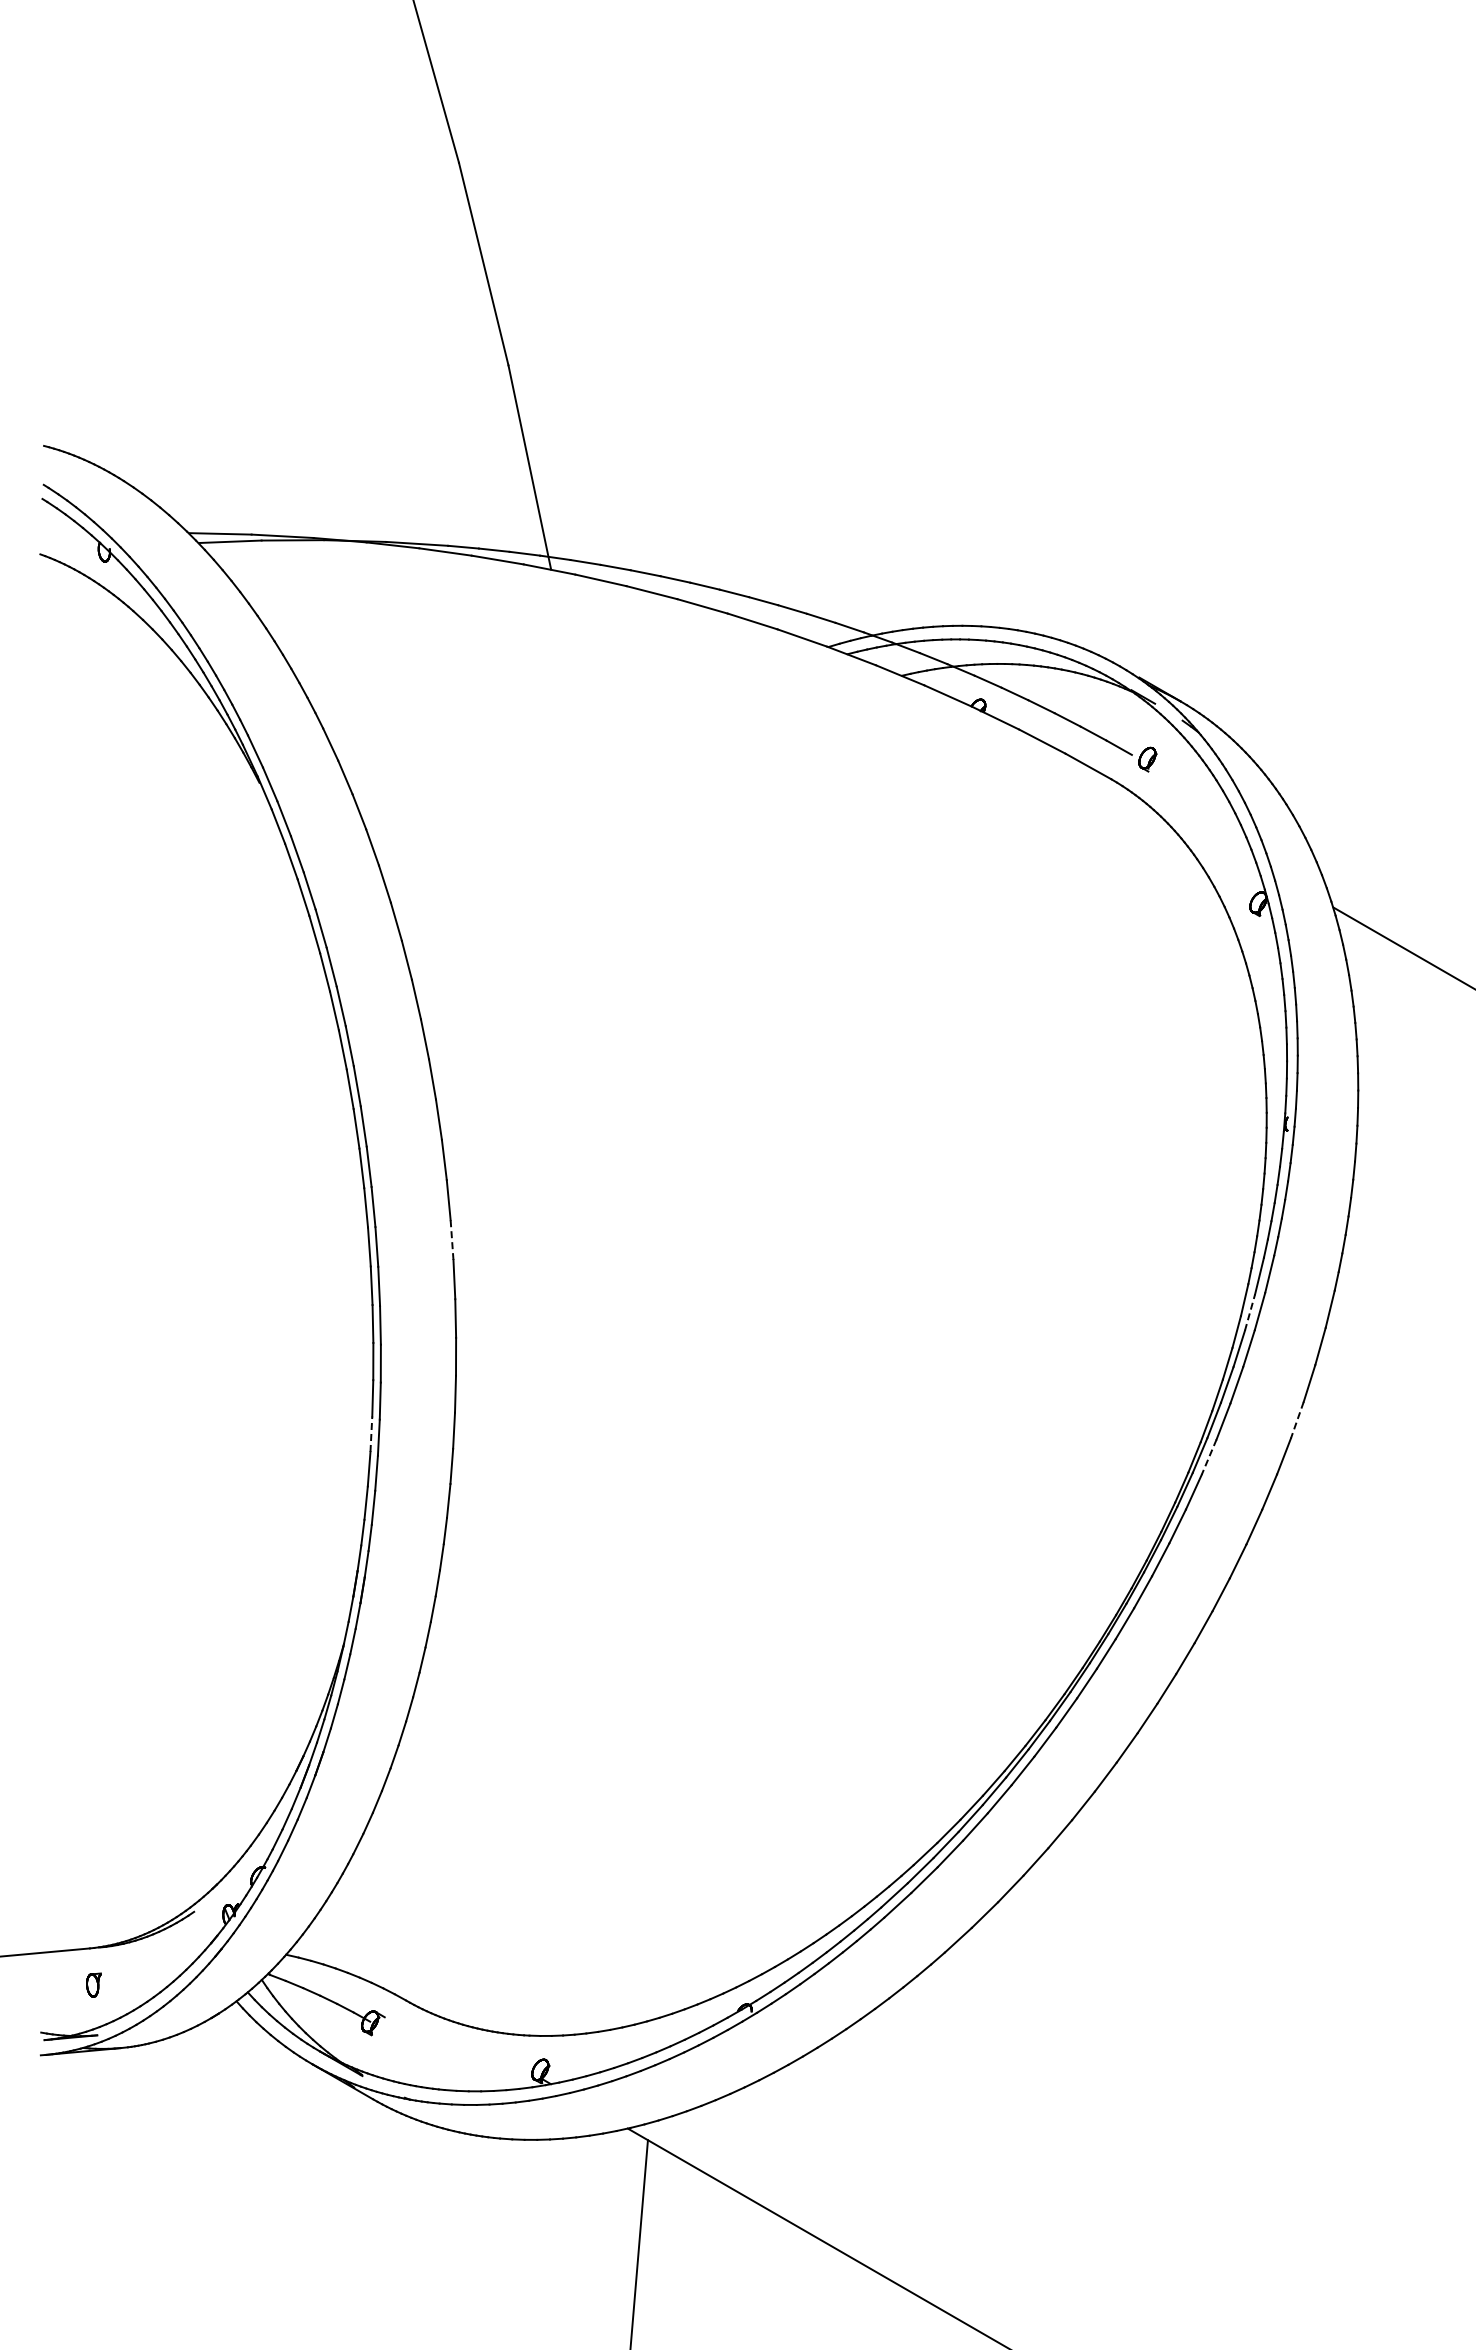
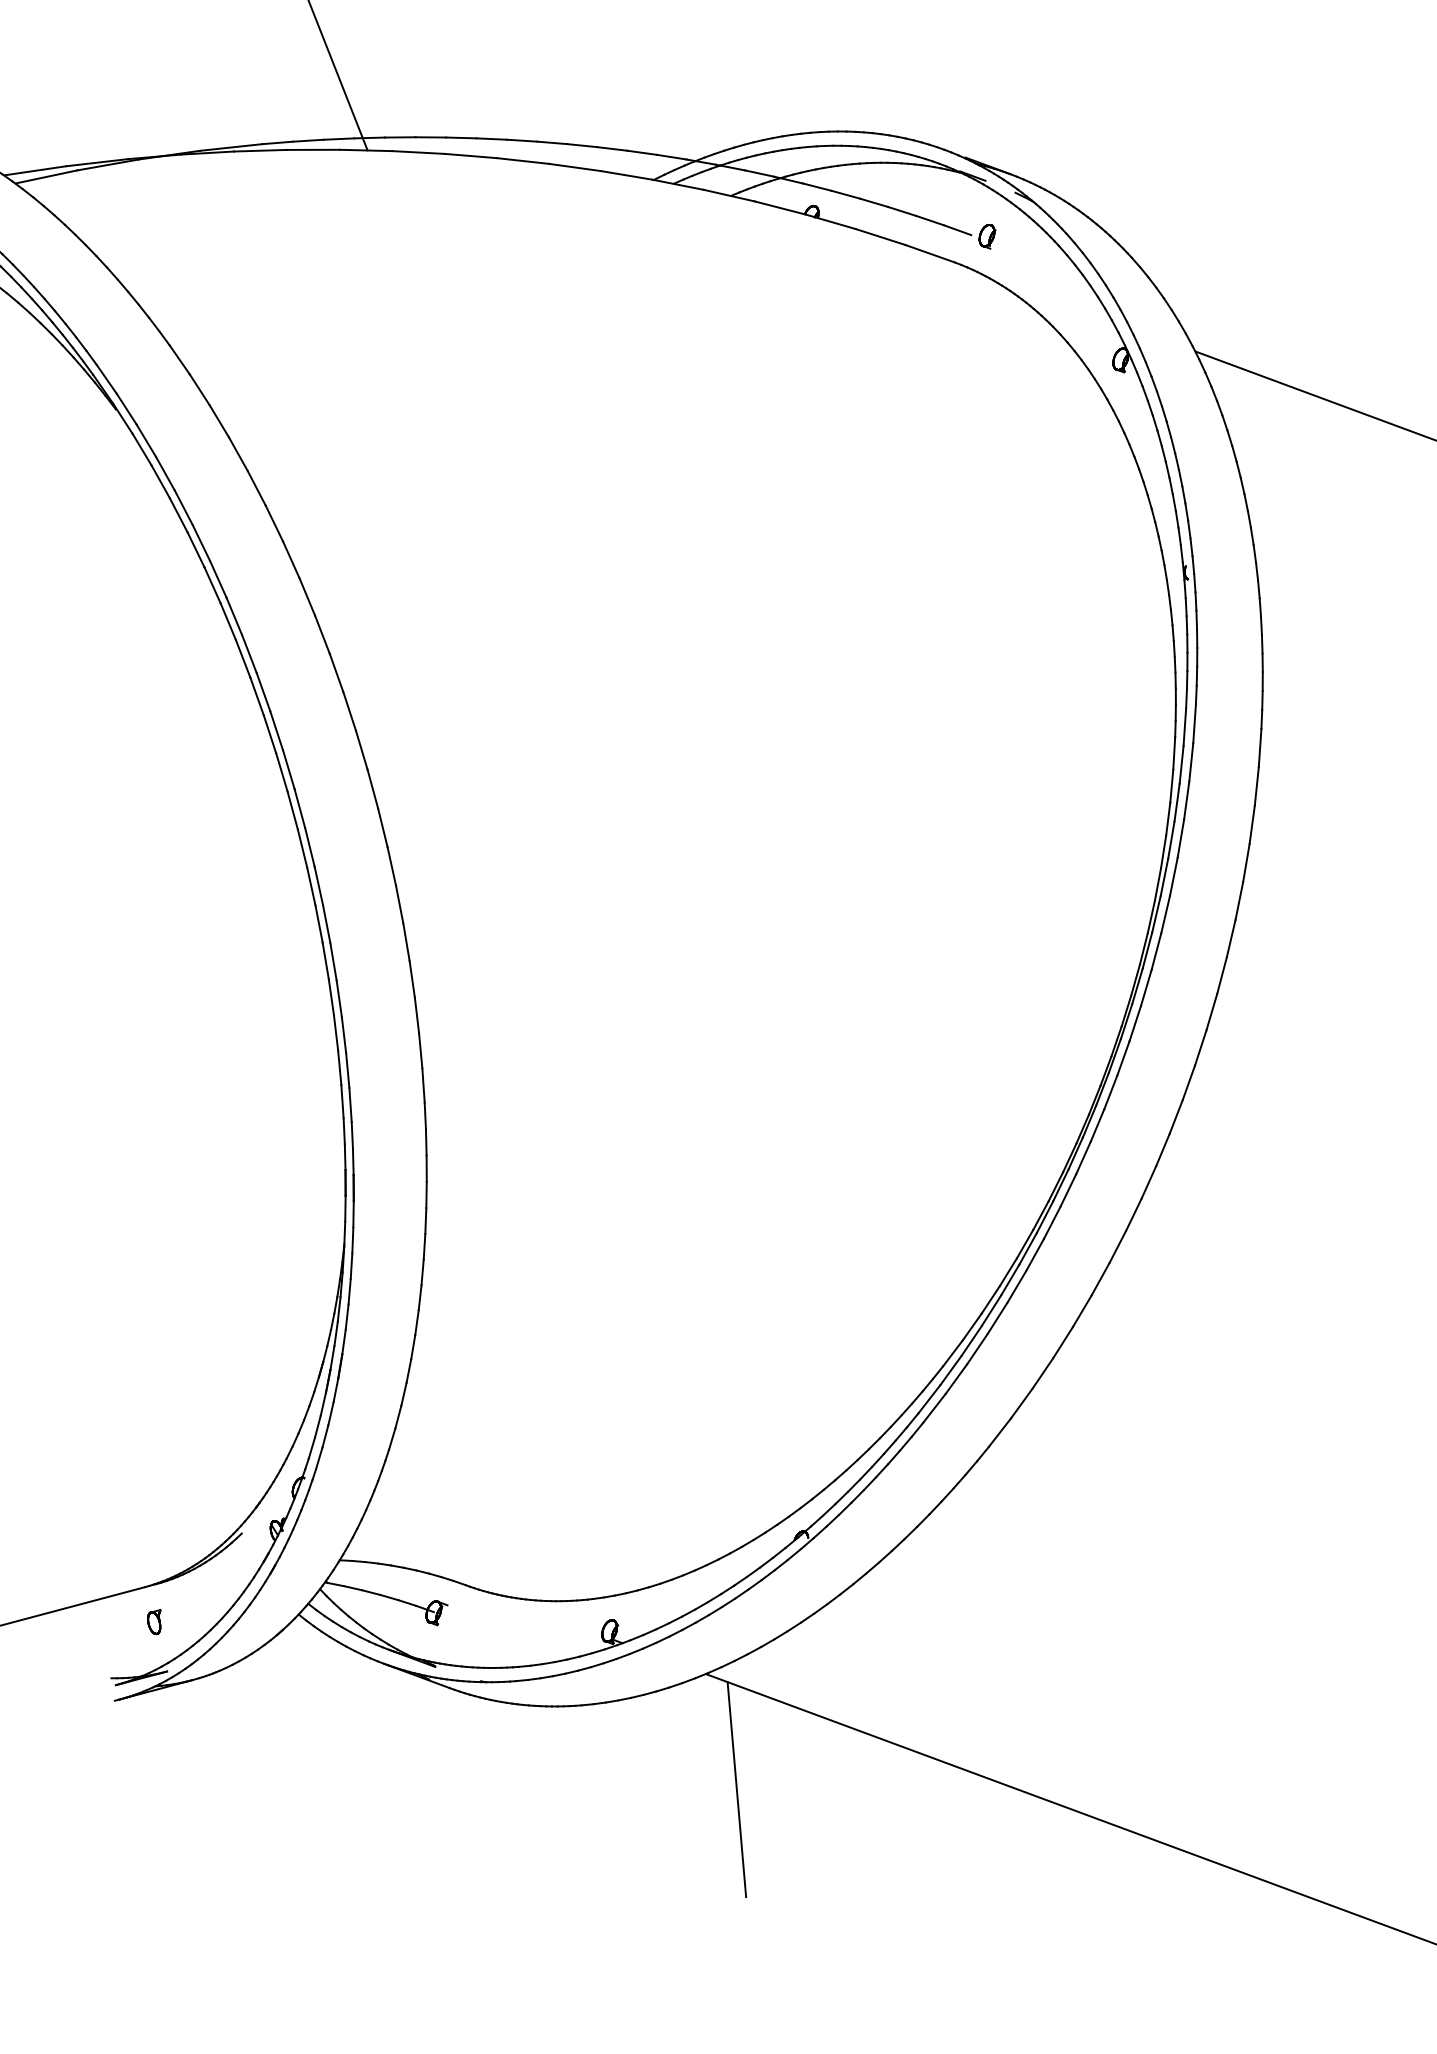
line: (452, 1240) -> (383, 828), dashed -> solid
line: (1250, 1312) -> (1182, 764), dashed -> solid
line: (1297, 1420) -> (1246, 863), dashed -> solid
line: (371, 1434) -> (336, 1033), dashed -> solid
line: (1208, 1457) -> (1165, 914), dashed -> solid

